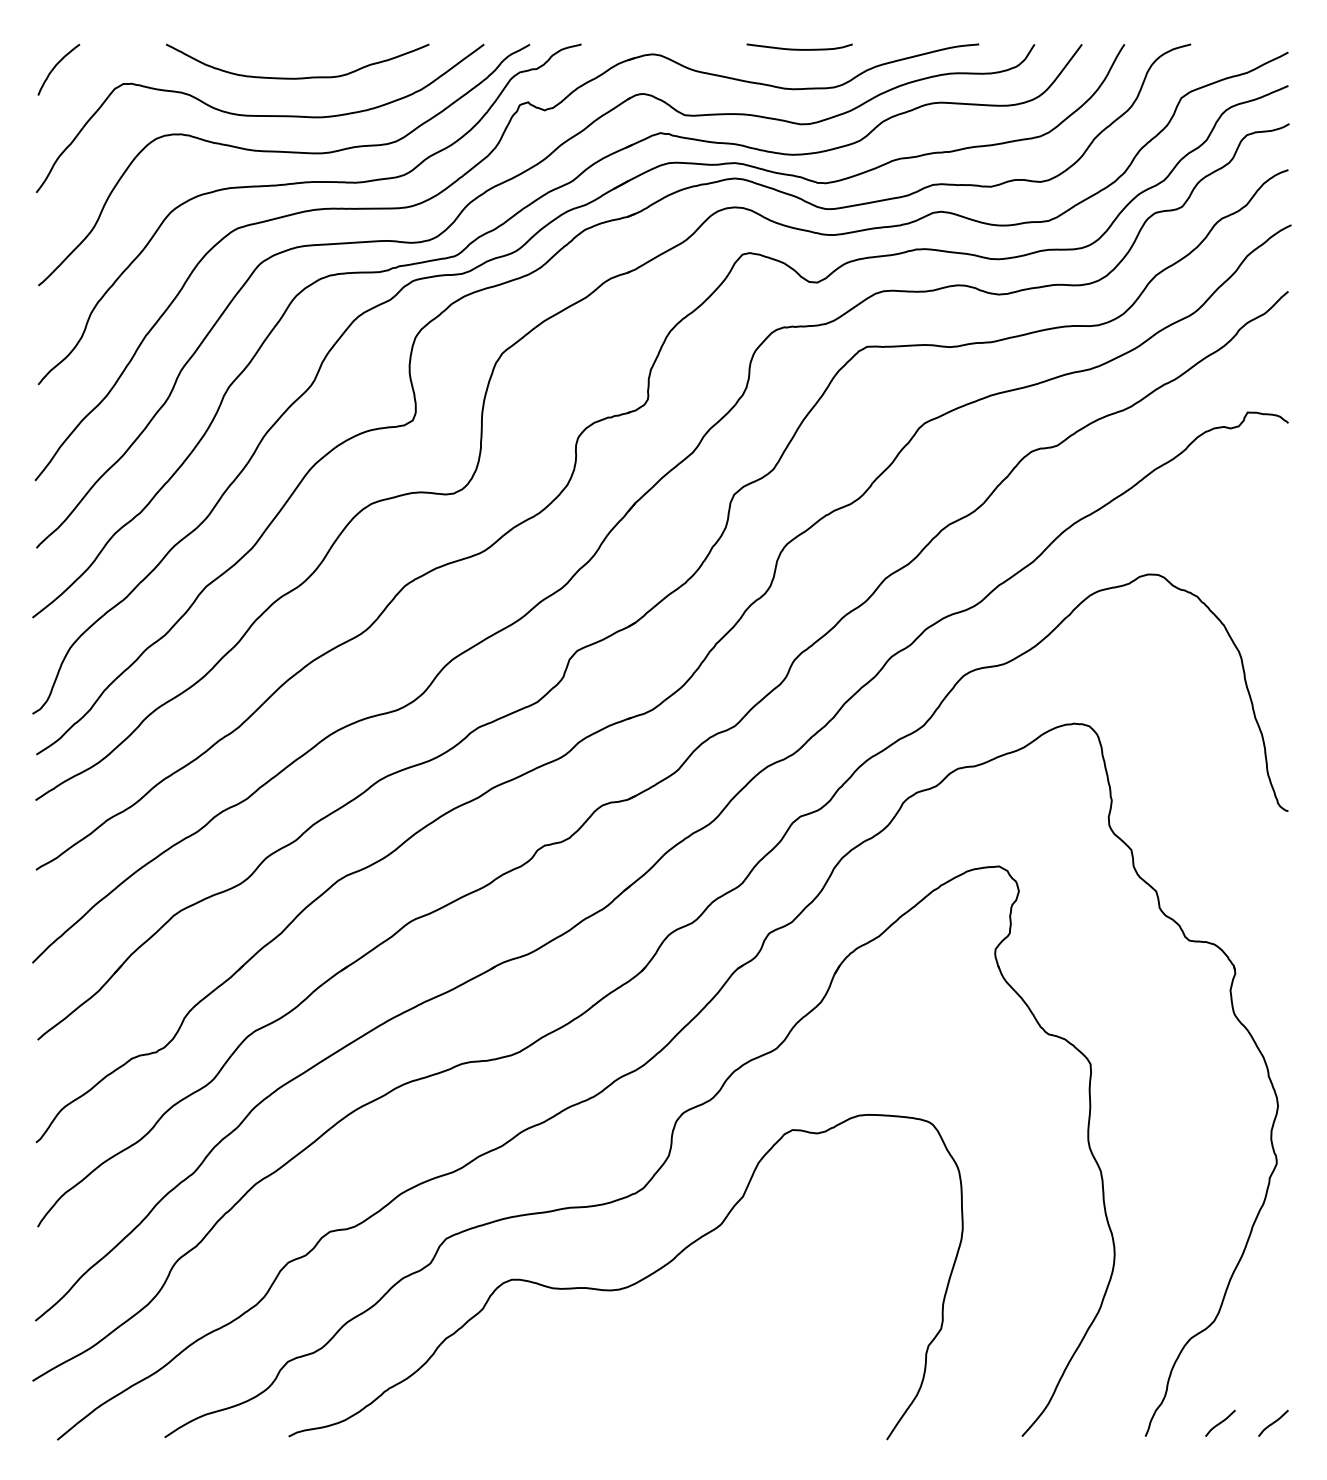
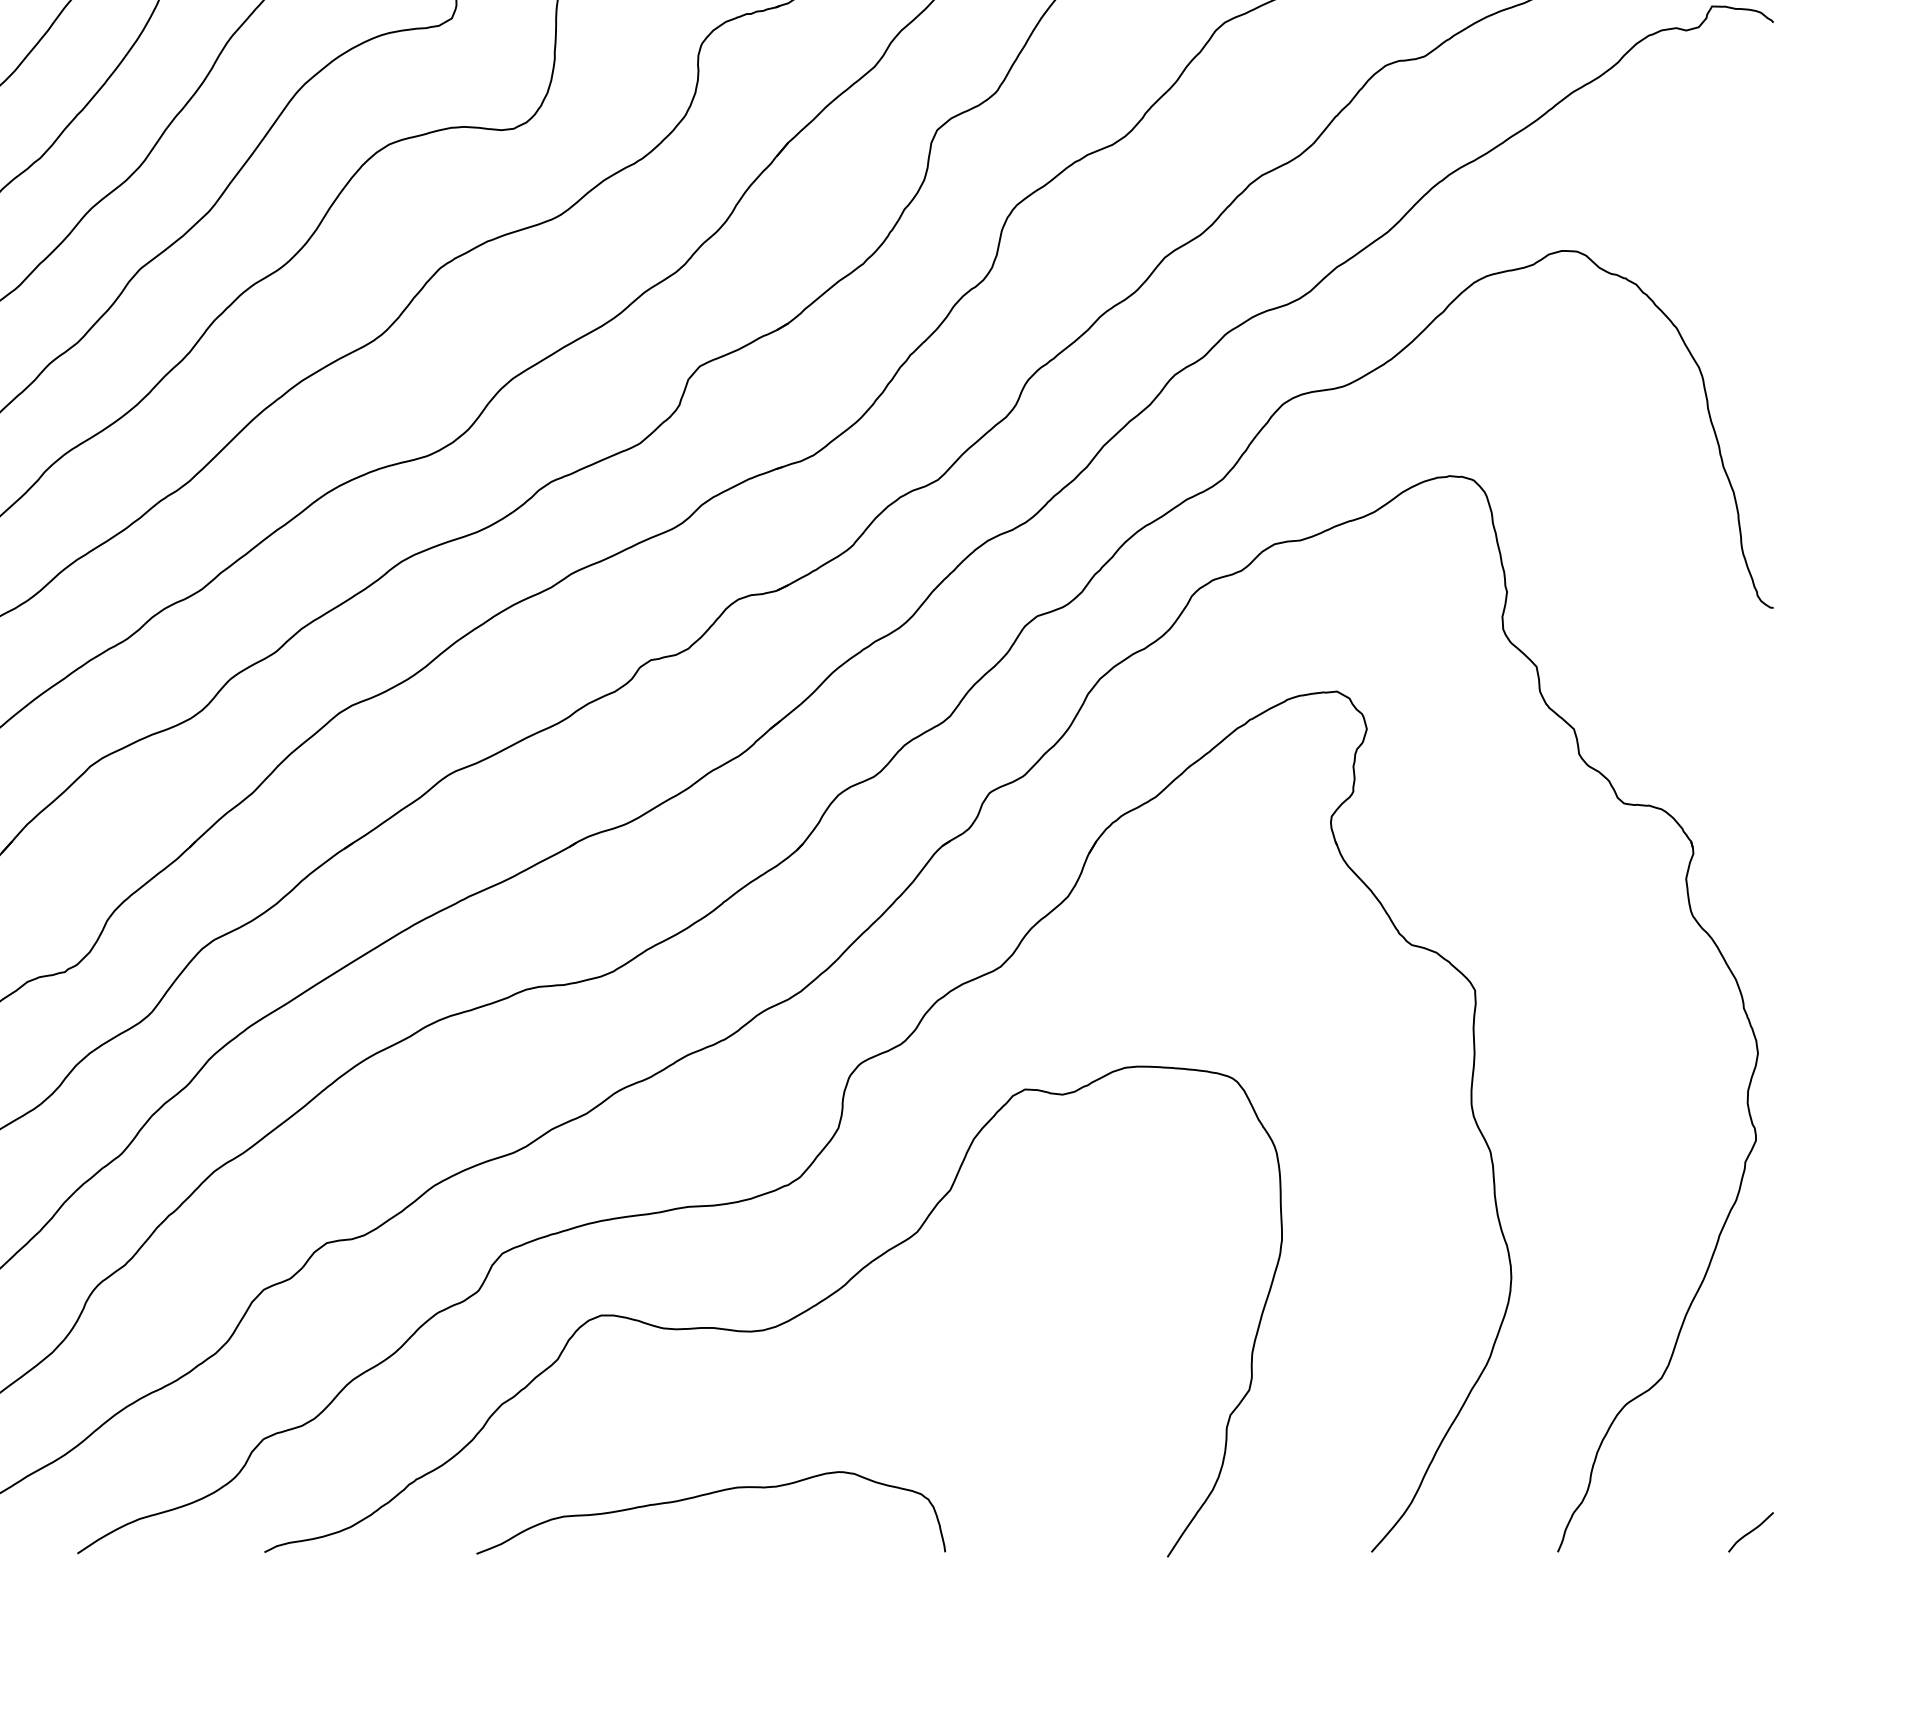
curve: (581, 1399) -> (706, 1496), added
line: (1220, 1422) -> (1671, 1530), removed

